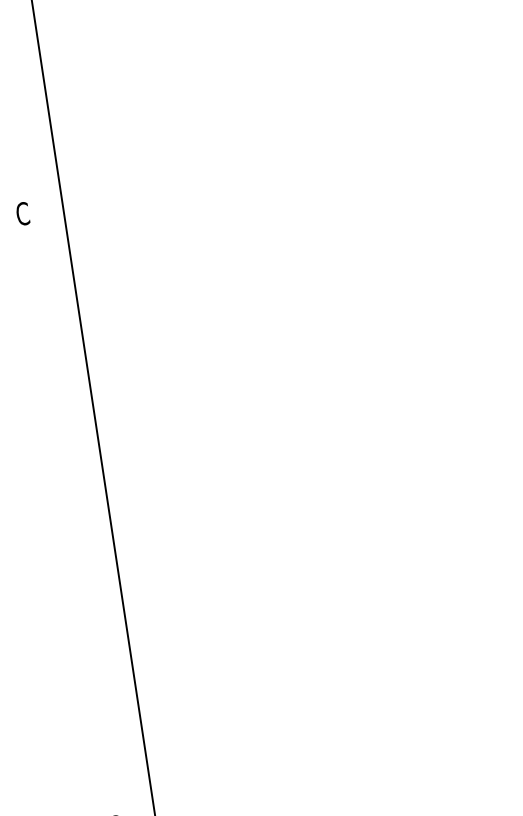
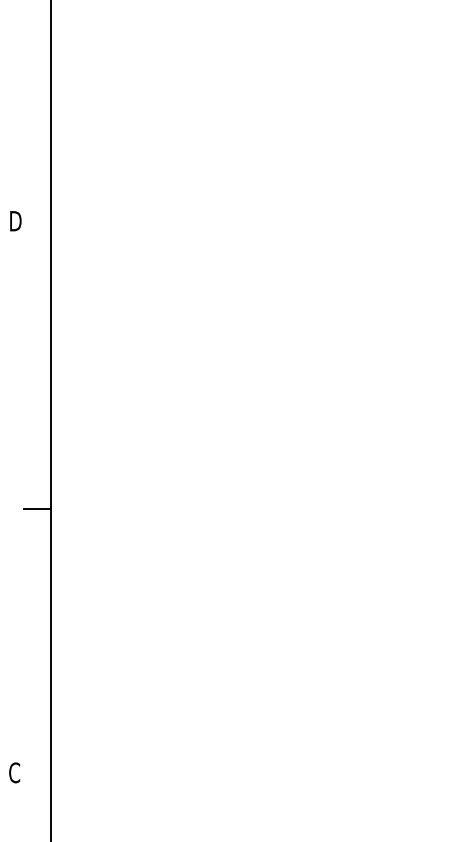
text: (23, 212) -> (15, 220), C -> D
line: (96, 530) -> (37, 509), added

